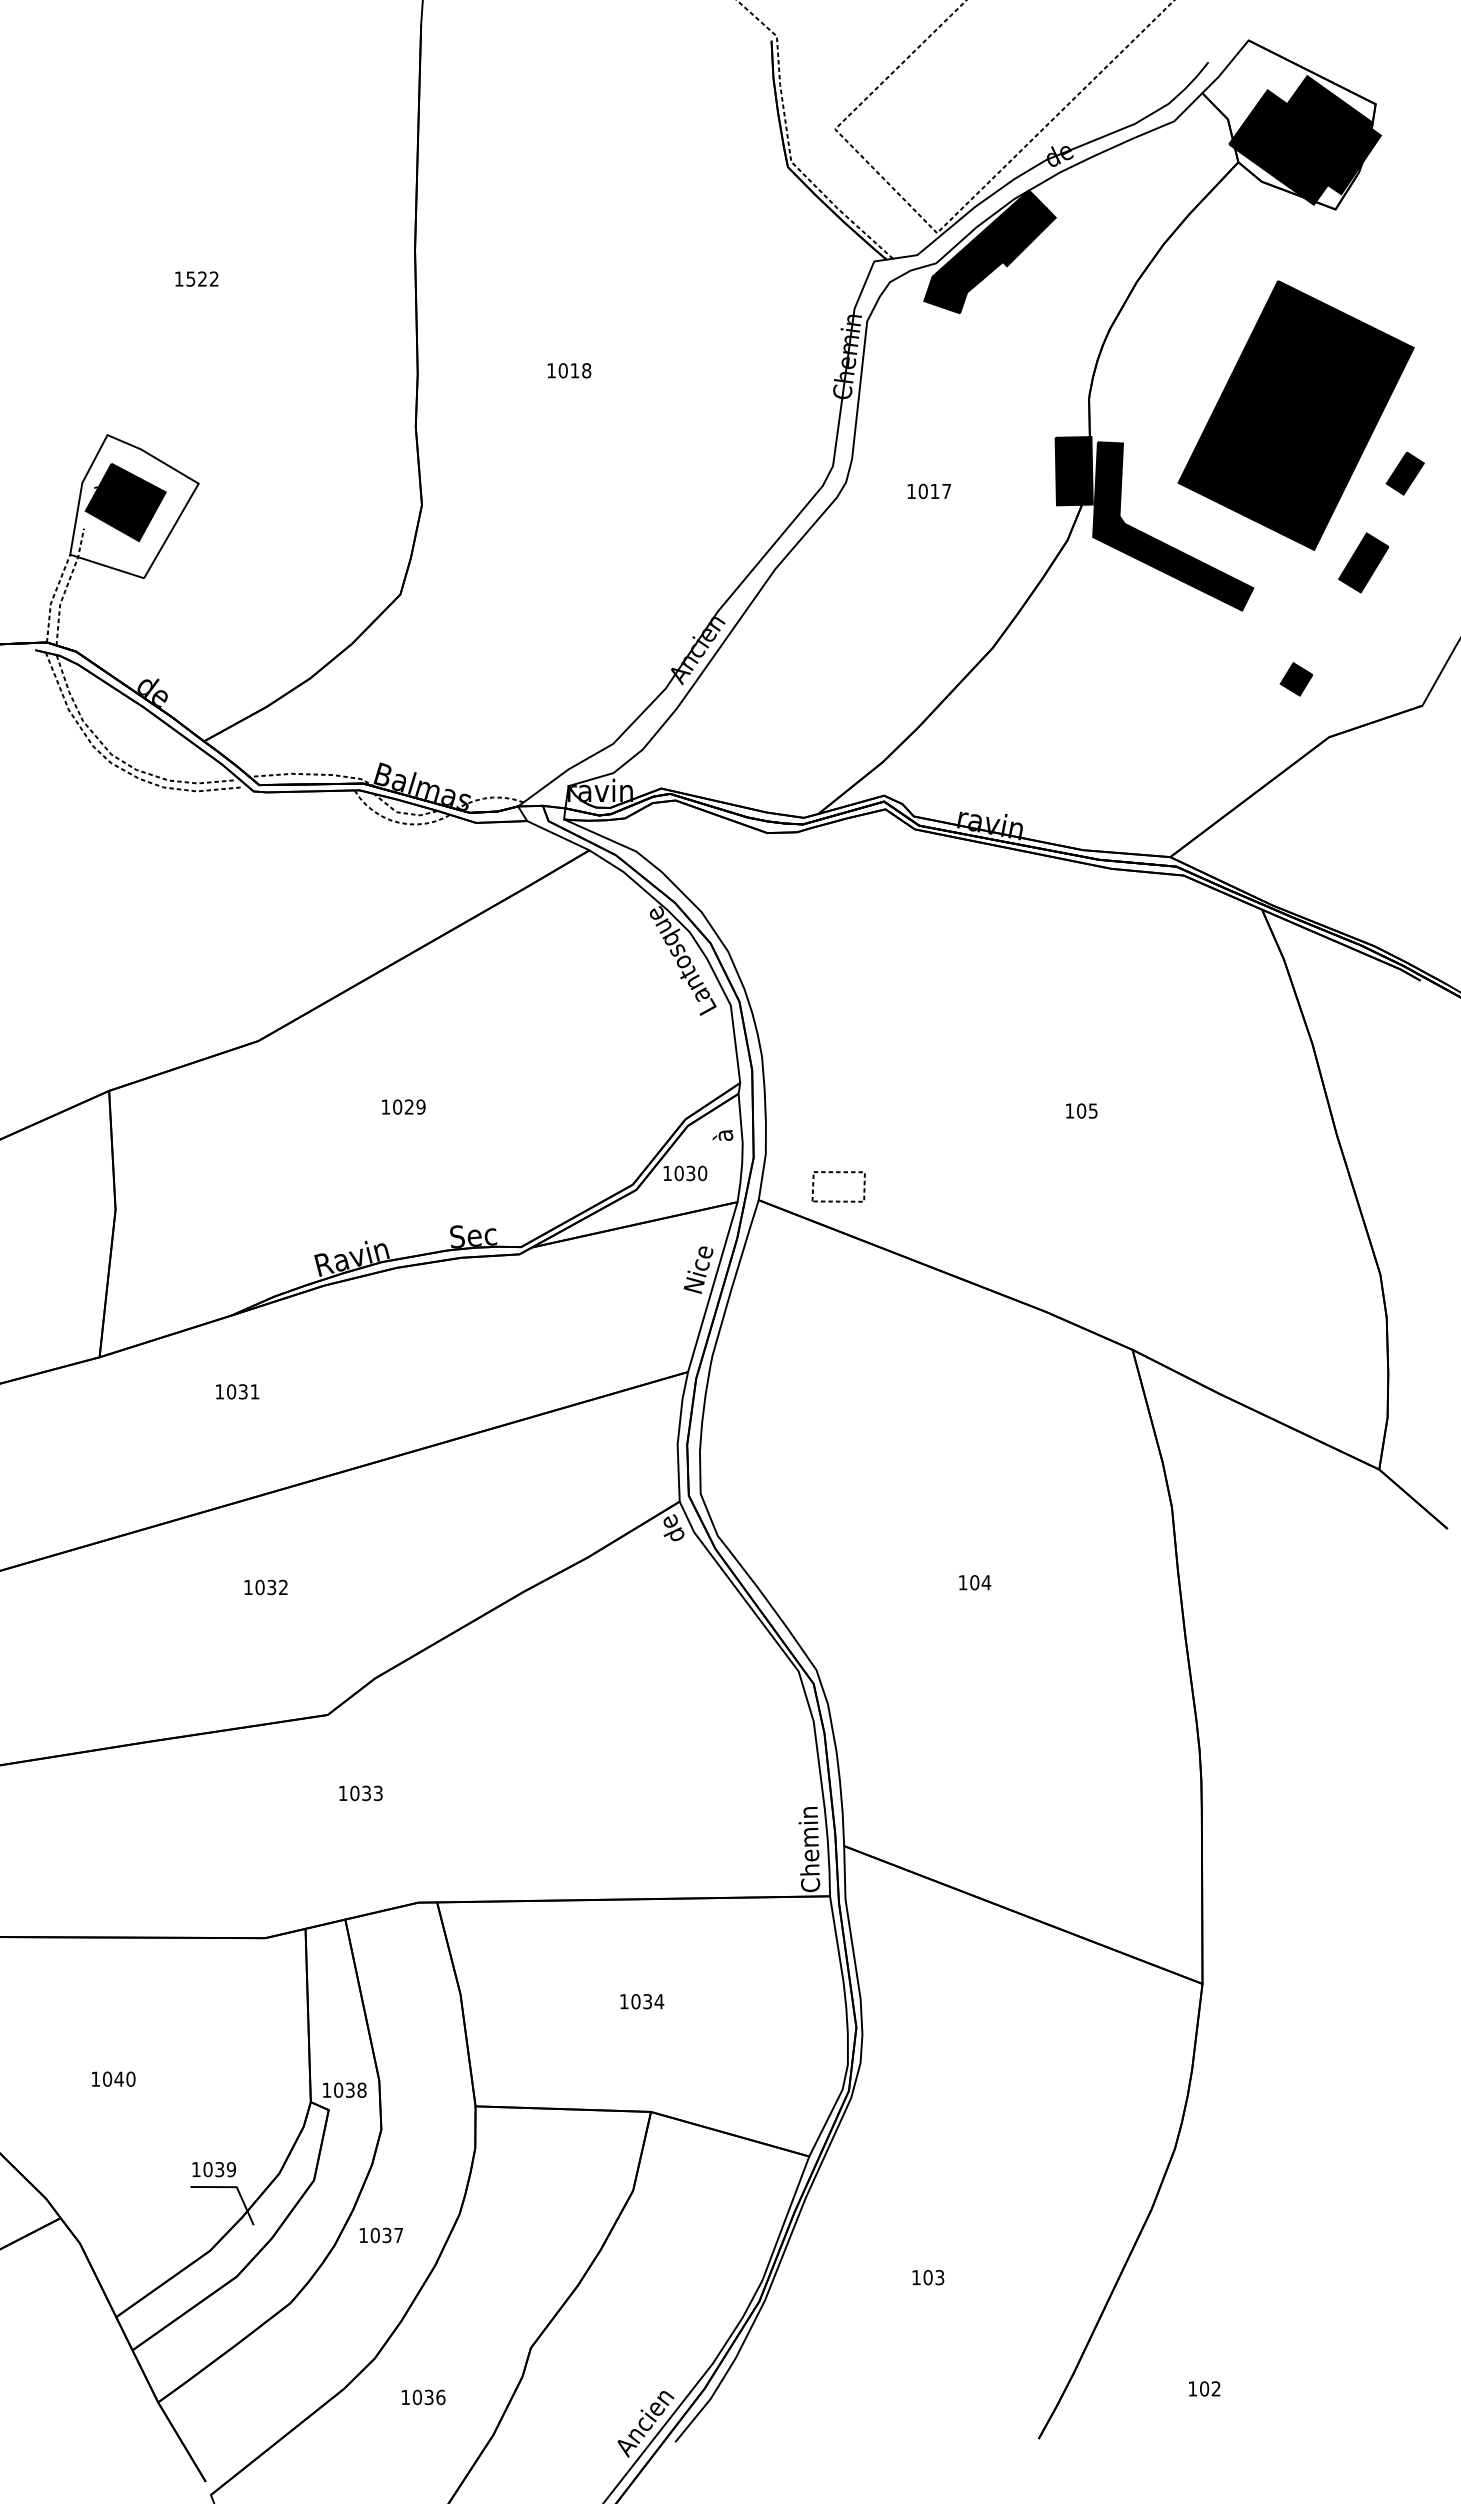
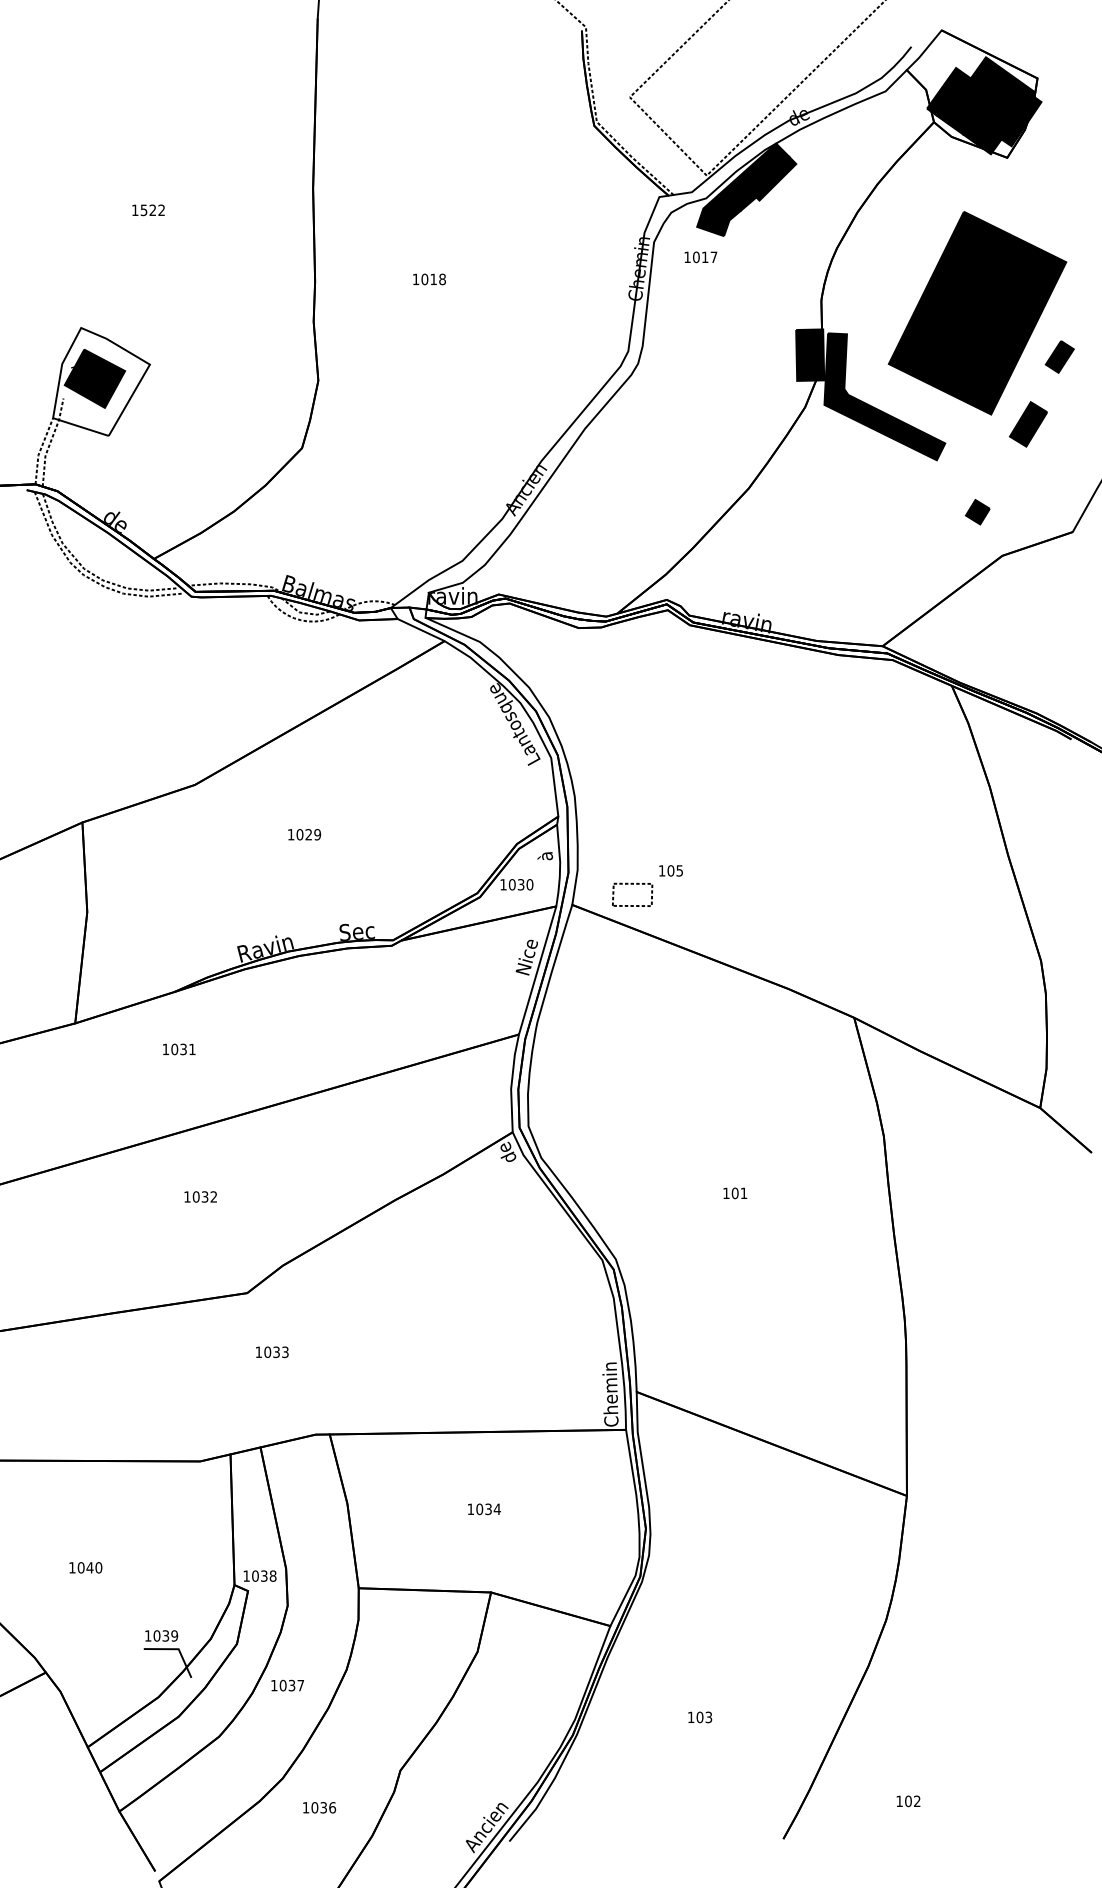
text: (928, 491) -> (700, 257), moved
text: (1081, 1110) -> (670, 870), moved
text: (986, 1582) -> (744, 1193), 104 -> 101

